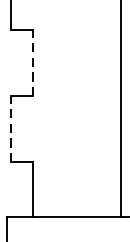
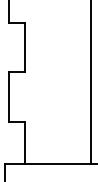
line: (33, 63) -> (25, 47), dashed -> solid
line: (11, 129) -> (8, 97), dashed -> solid

